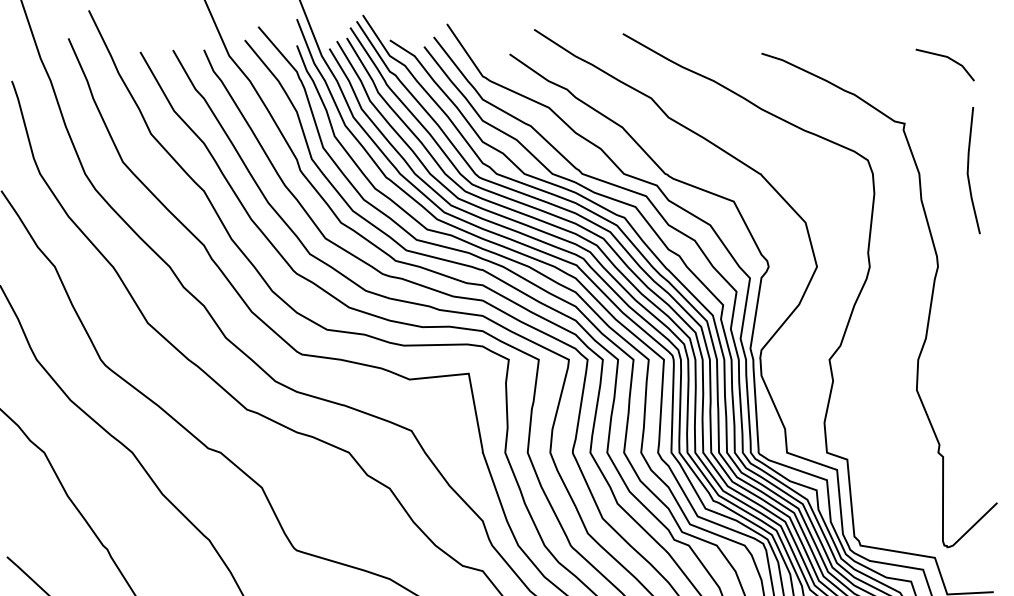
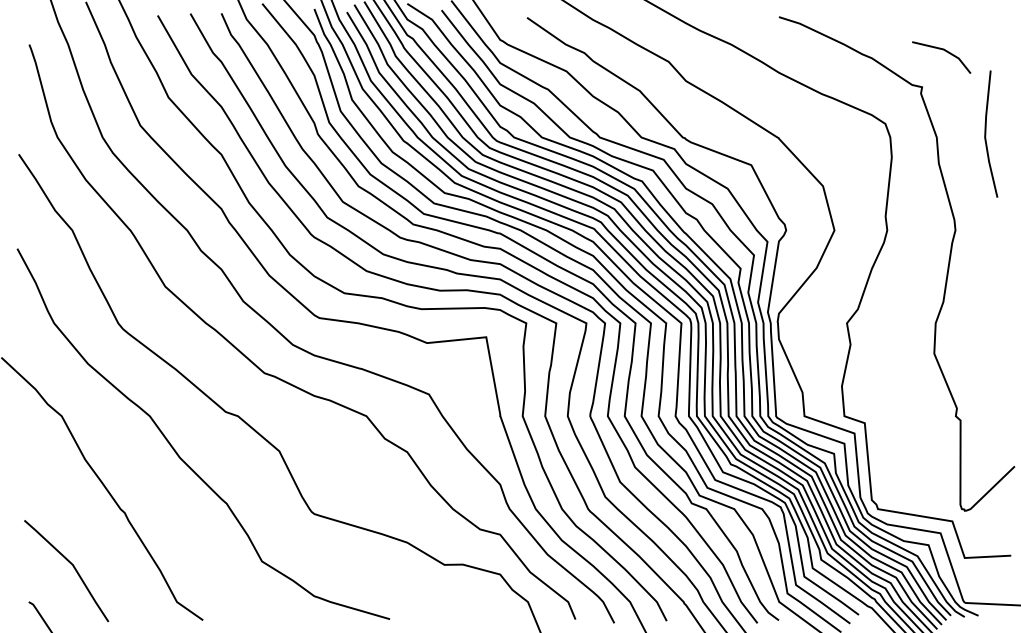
line: (946, 57) -> (942, 50), moved

